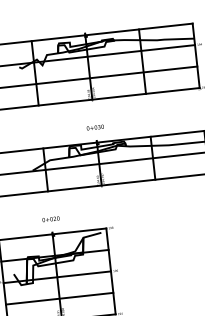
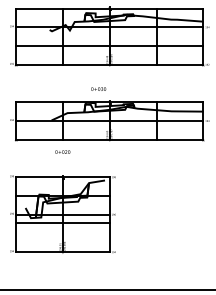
text: (95, 126) -> (98, 88), moved
text: (50, 218) -> (62, 151), moved
line: (59, 298) -> (62, 223), moved

